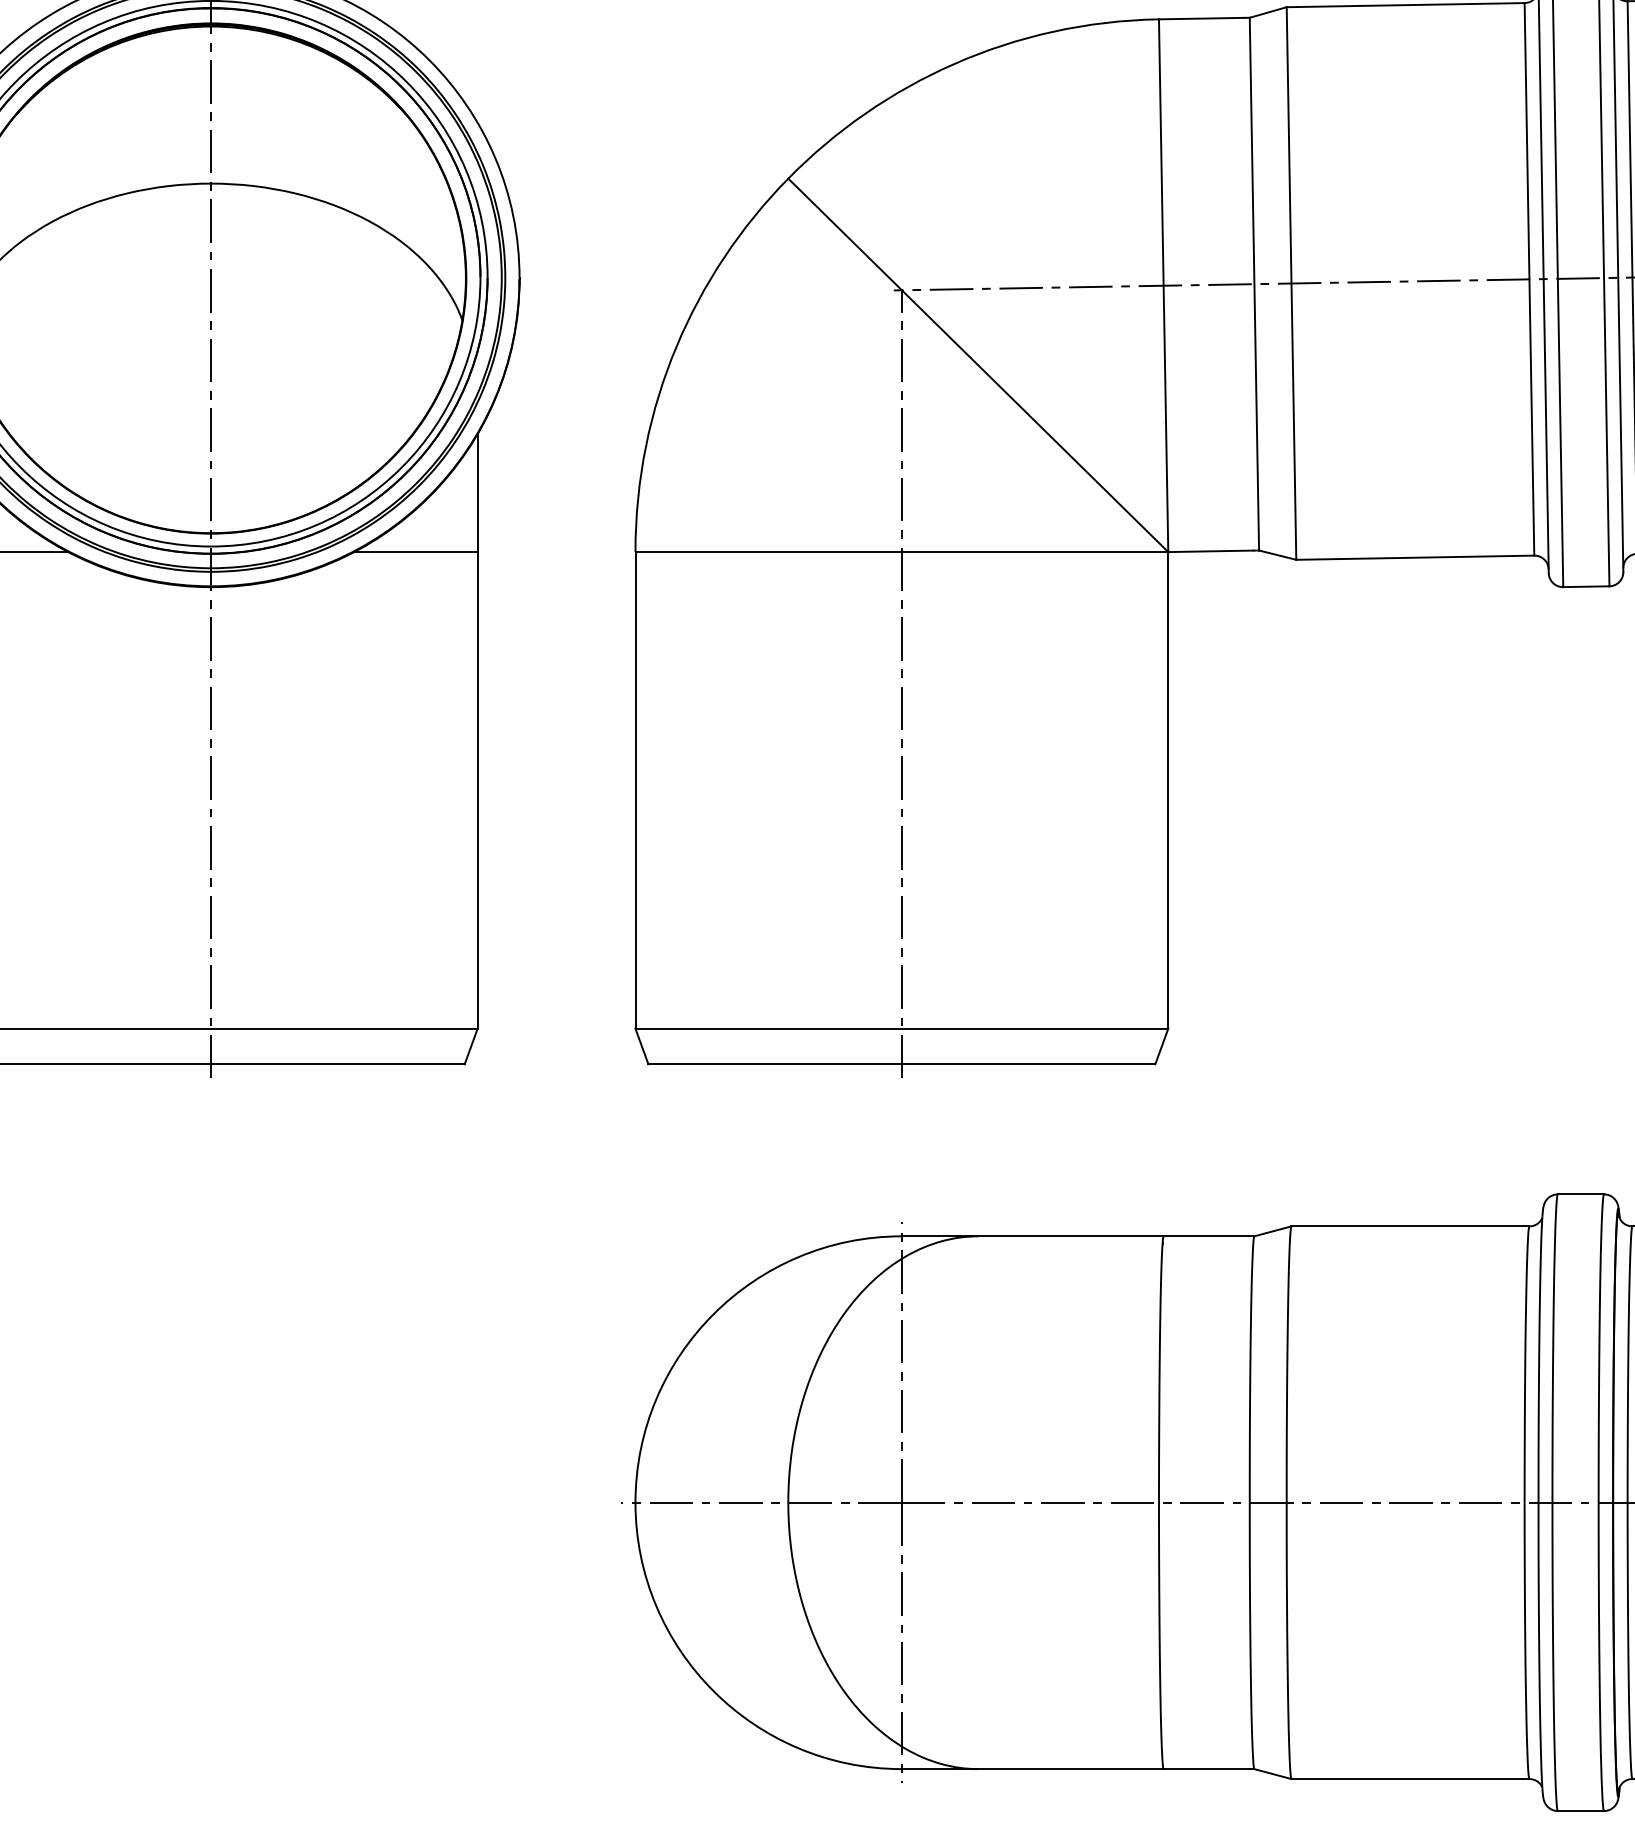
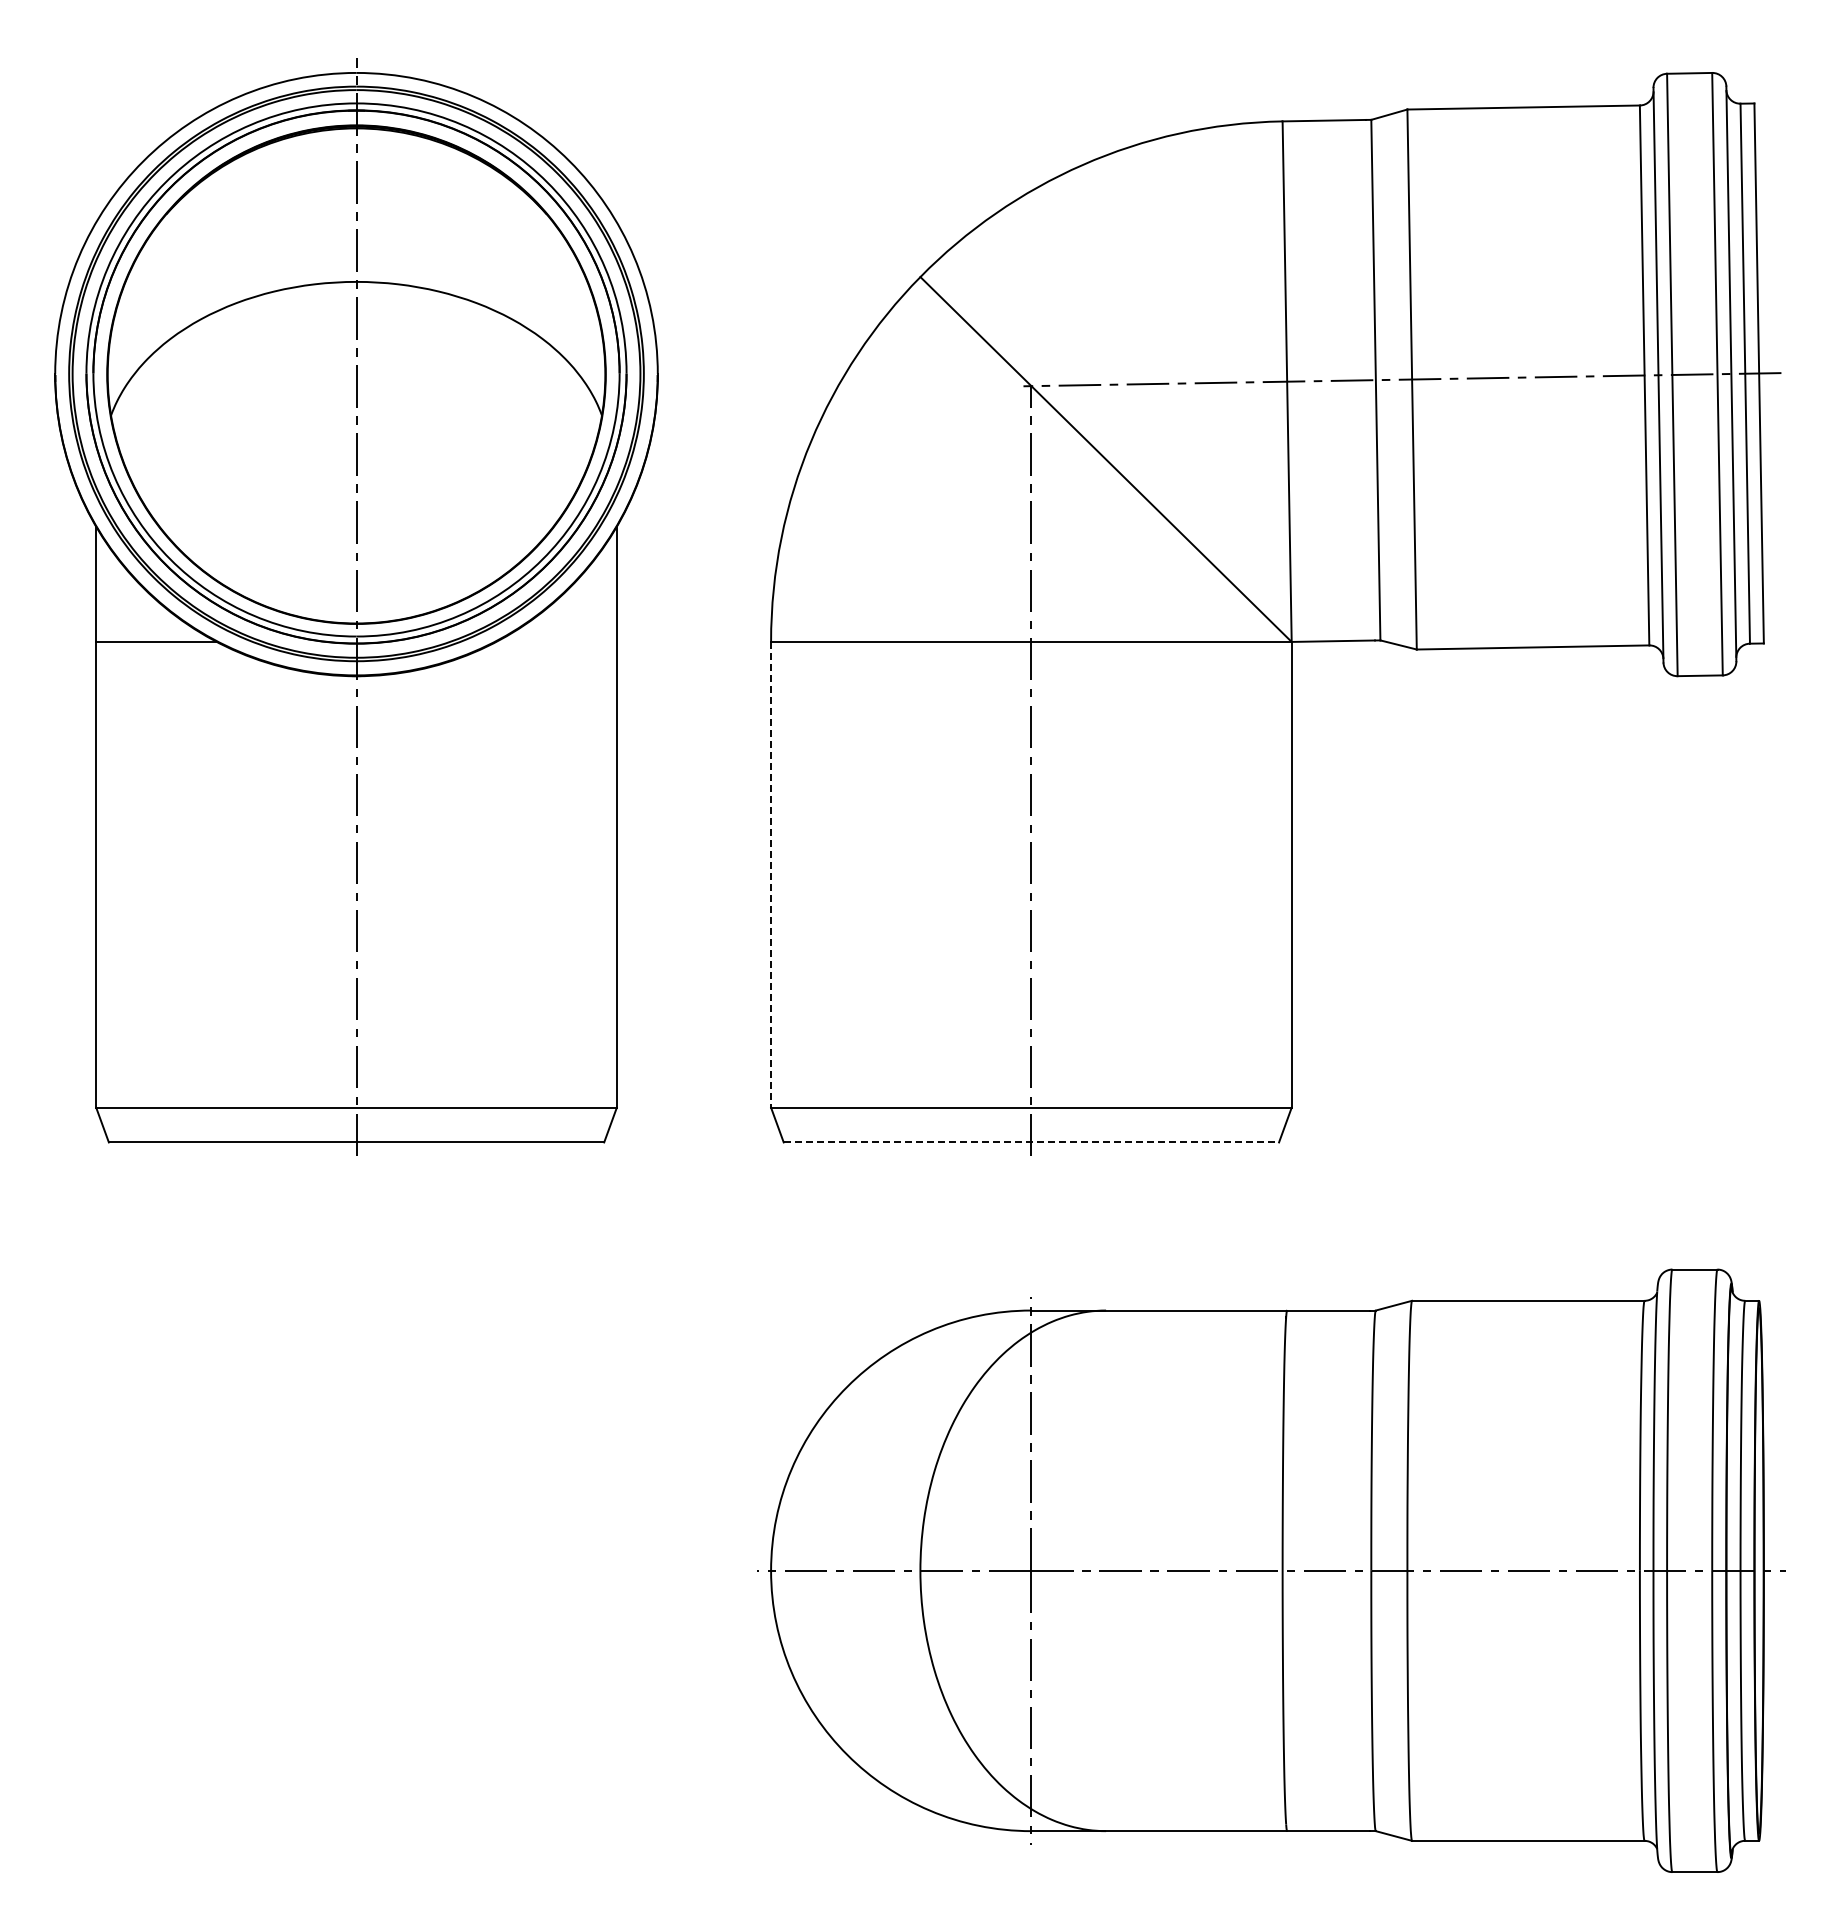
line: (414, 551) -> (555, 641), removed
line: (635, 790) -> (771, 874), solid -> dashed
line: (901, 1064) -> (1031, 1142), solid -> dashed

